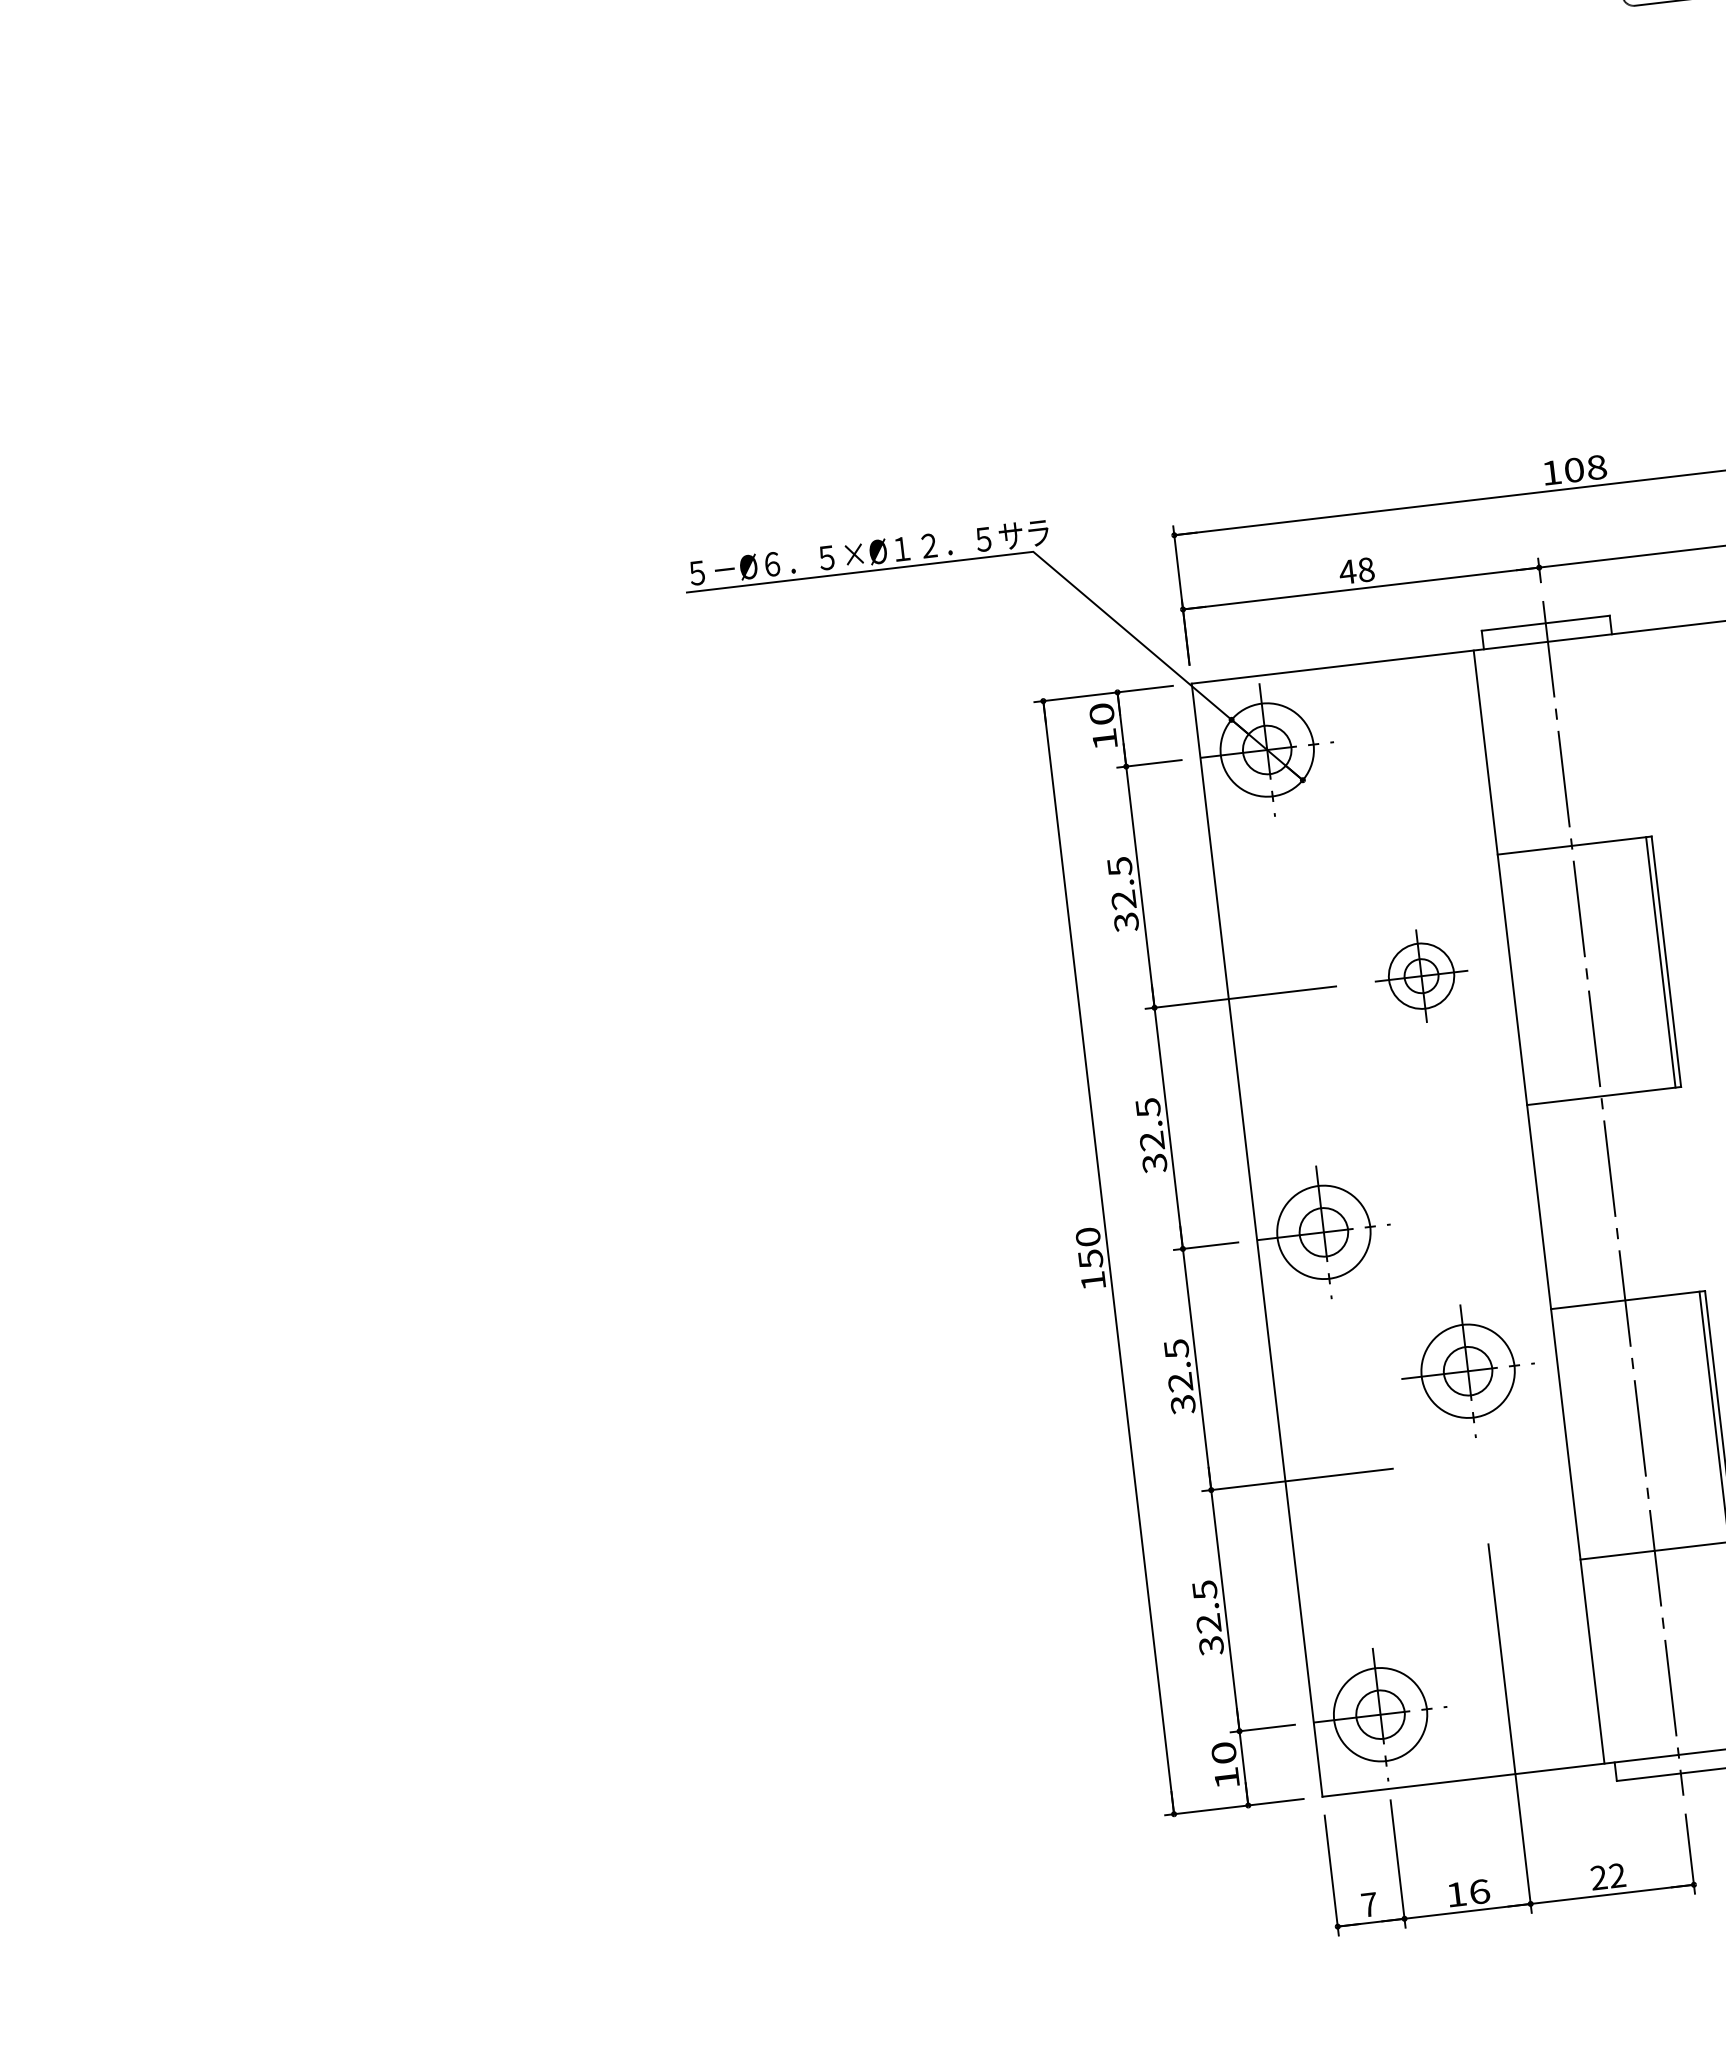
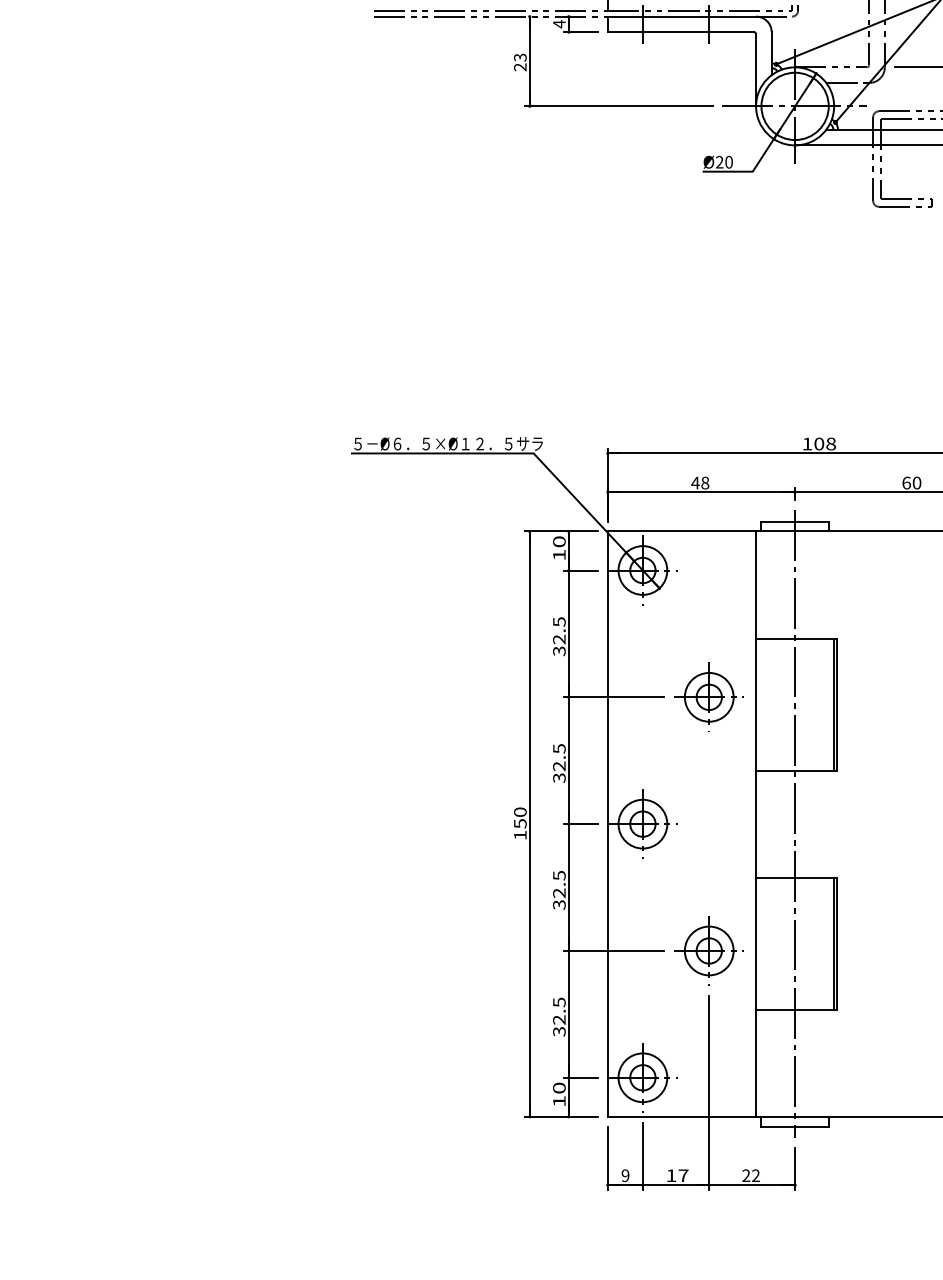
part: (1420, 974) -> (708, 696), size x1.43
part: (1466, 1370) -> (708, 950), moved
text: (1479, 1891) -> (683, 1175), 16 -> 17
text: (1369, 1904) -> (625, 1175), 7 -> 9

